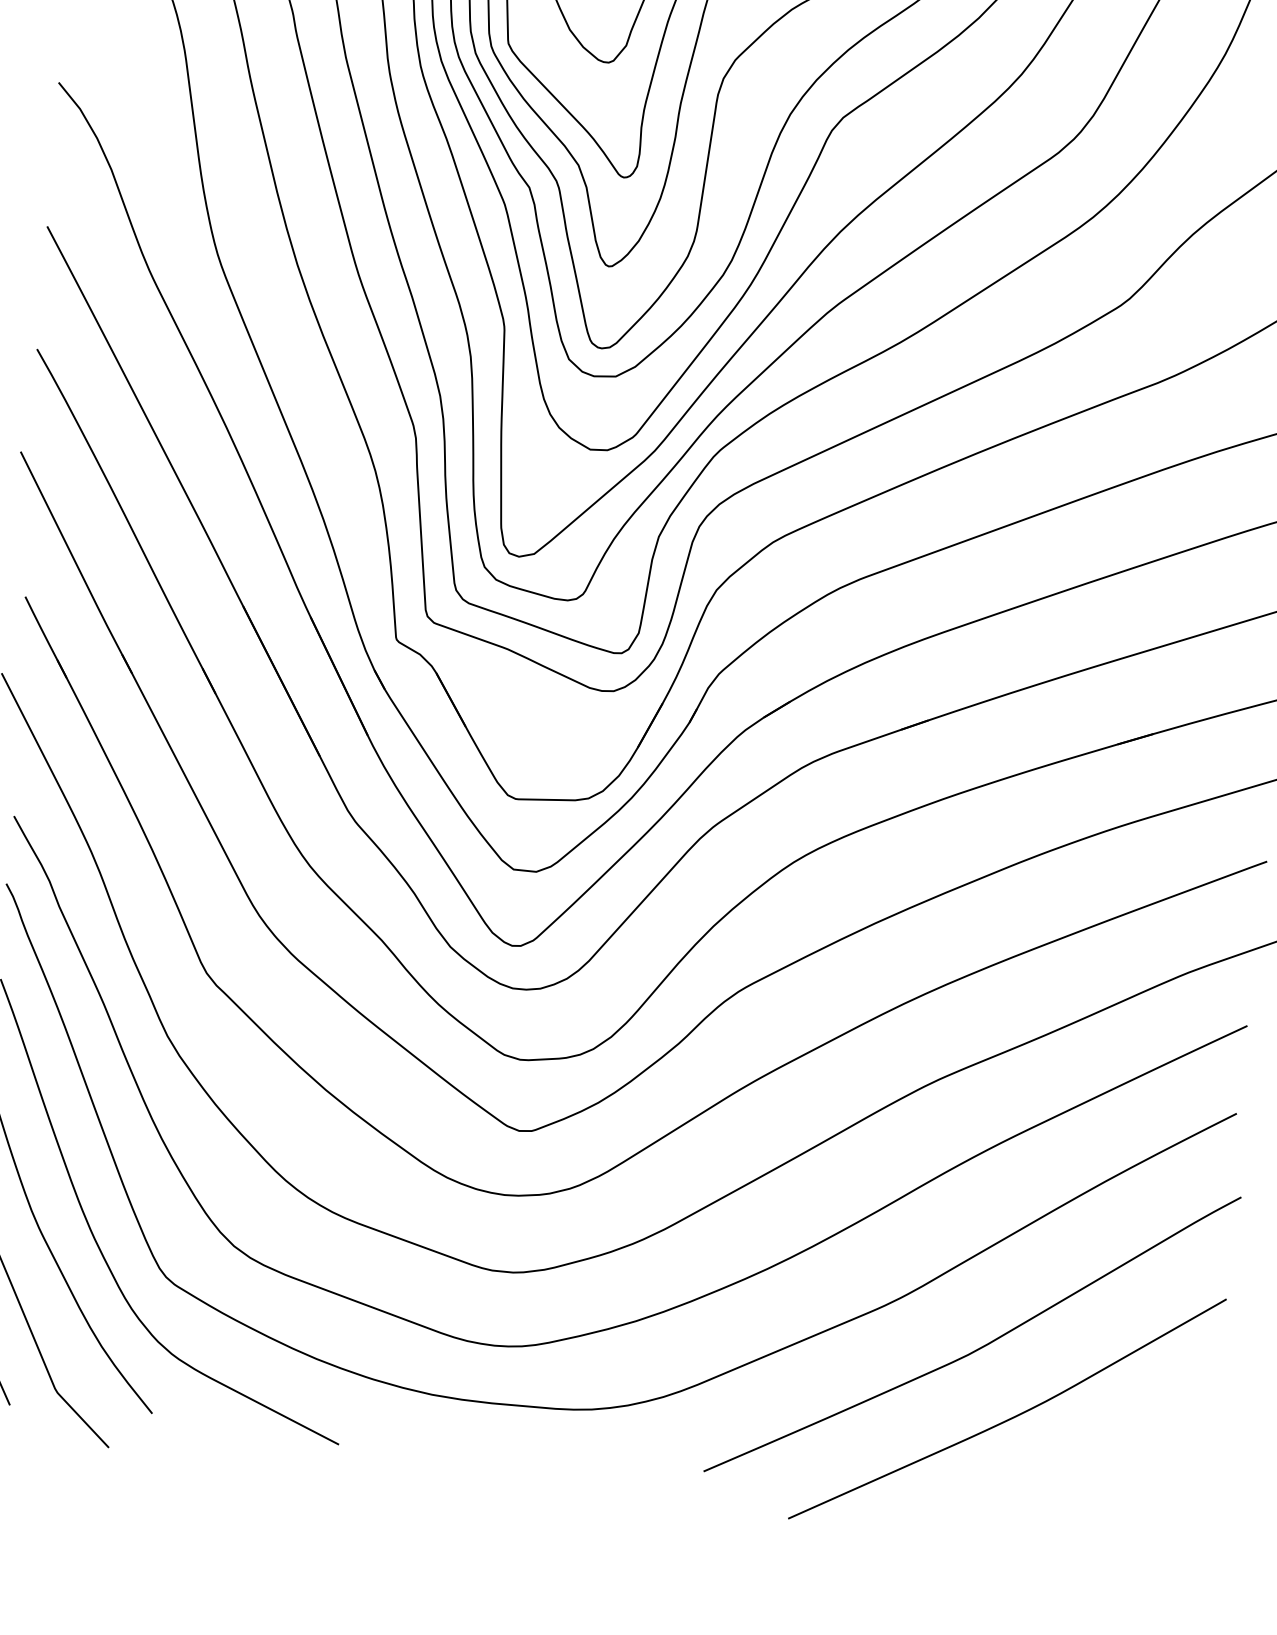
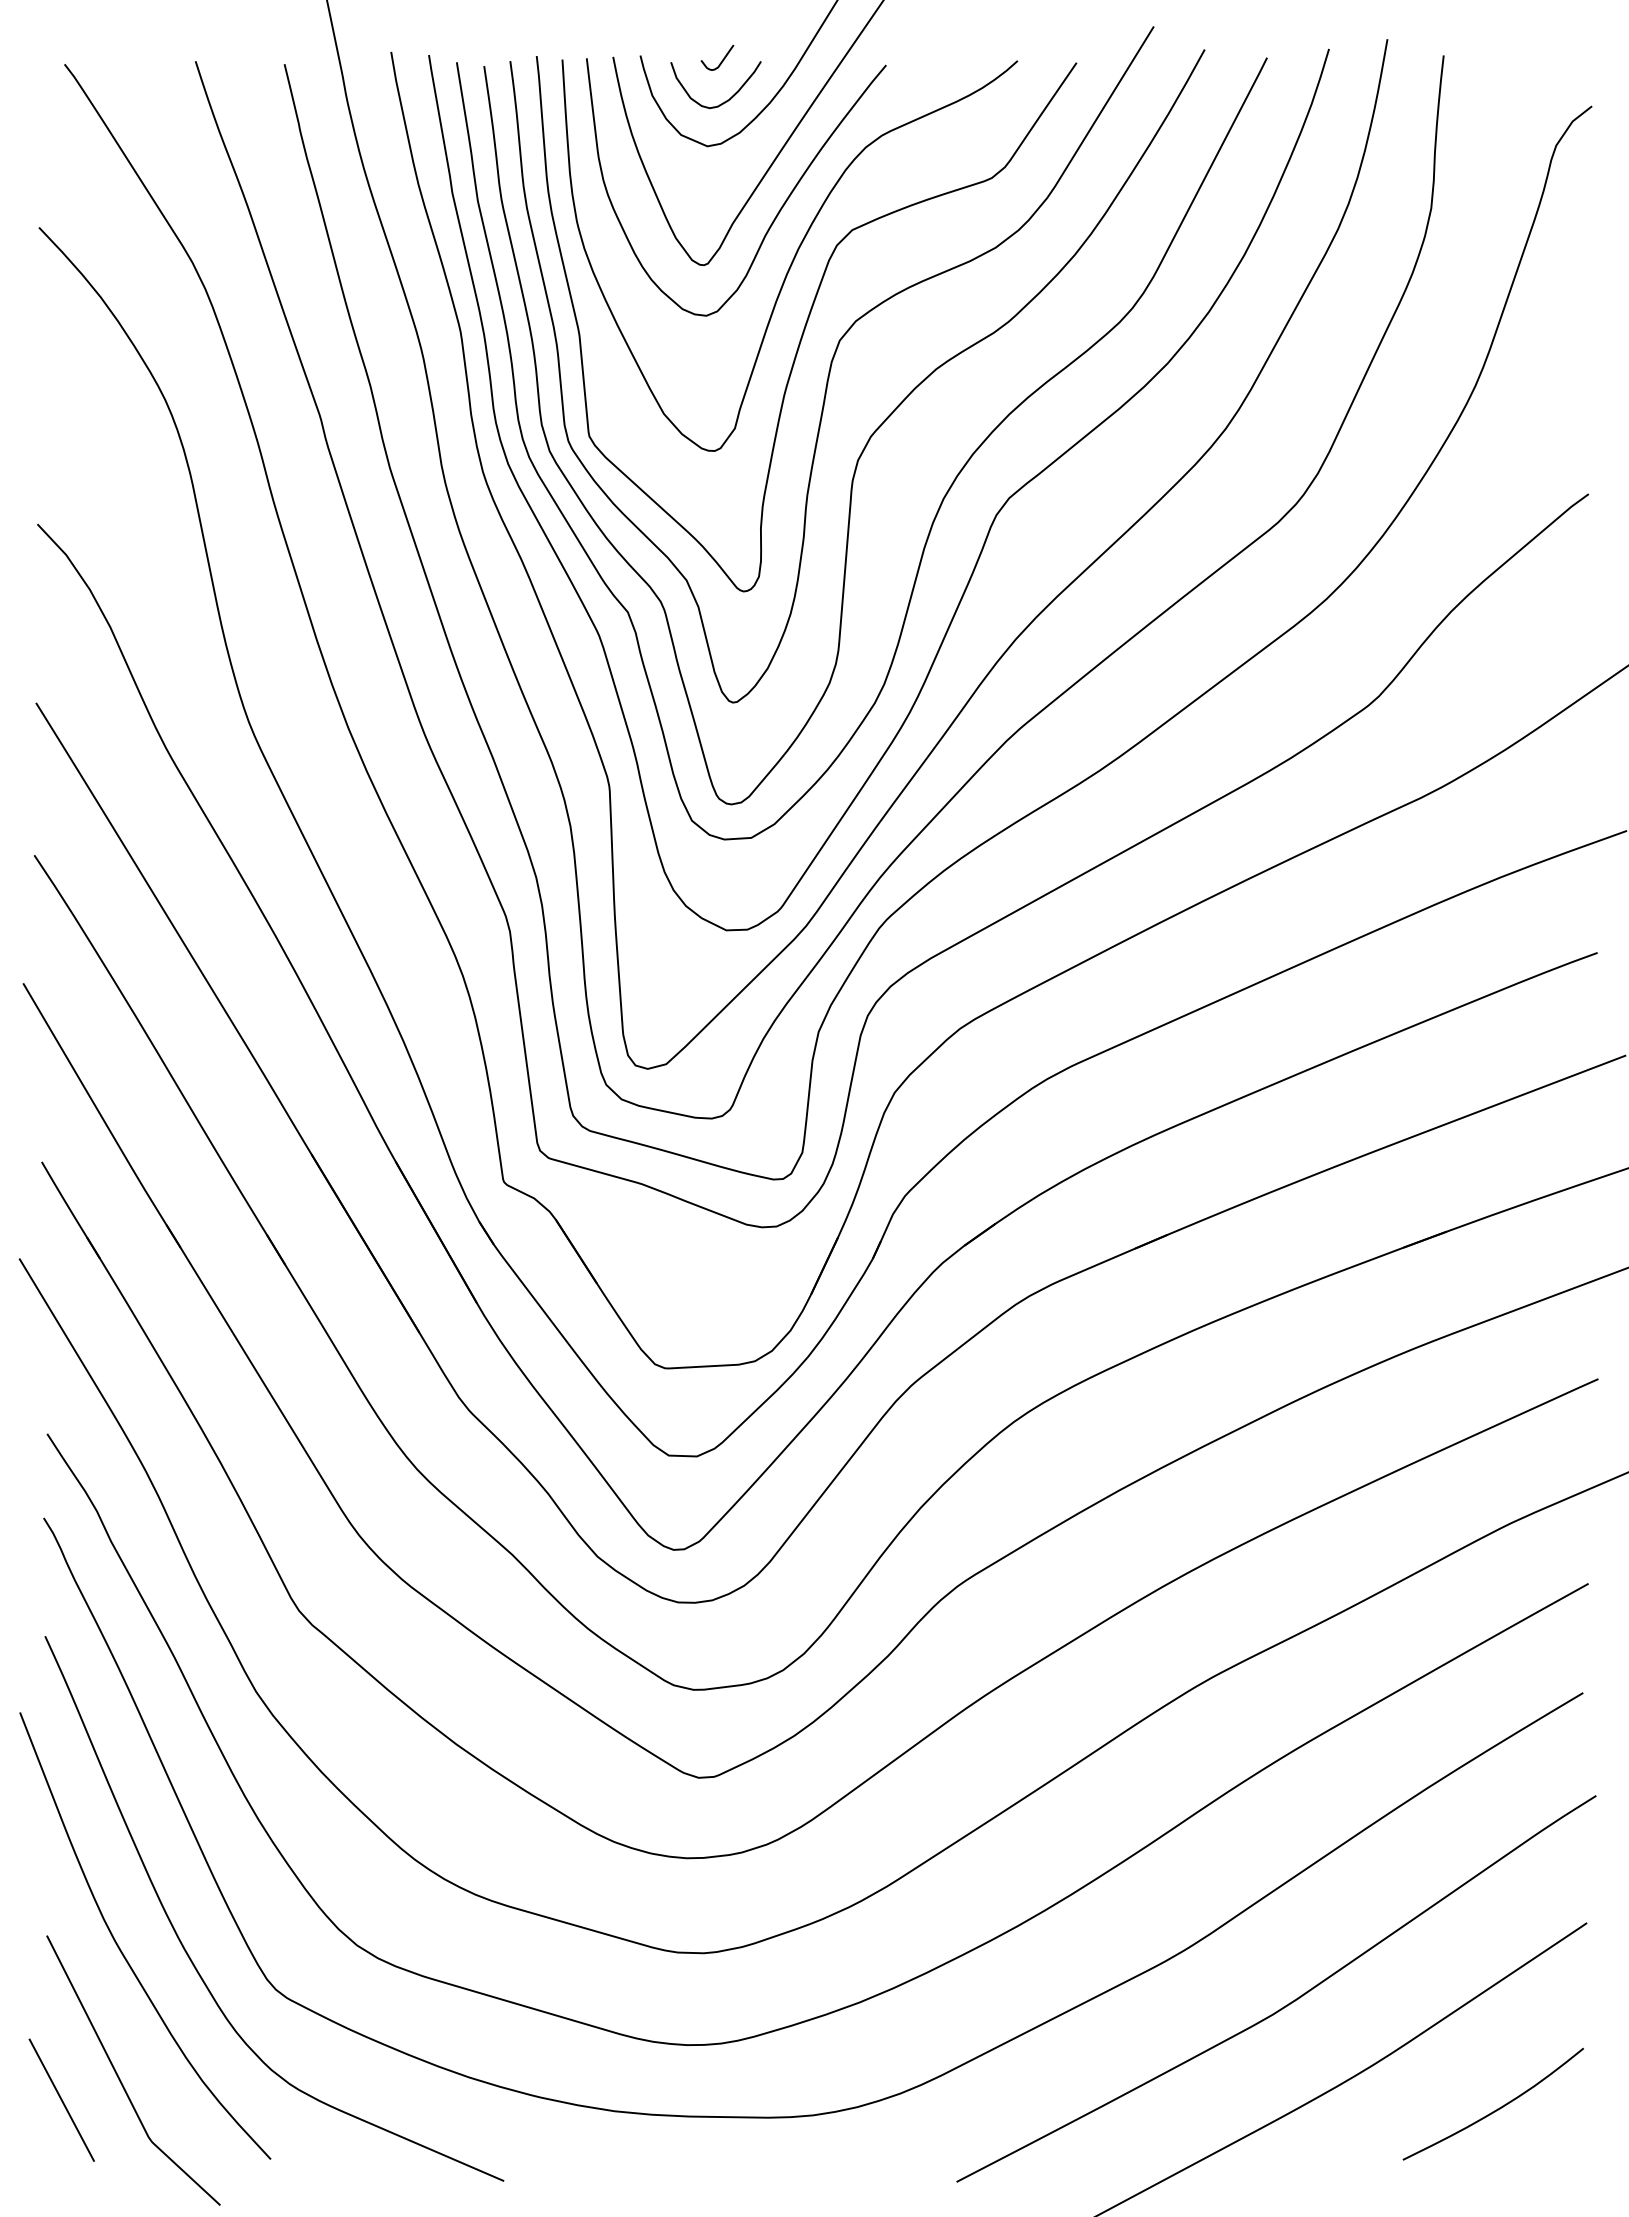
curve: (1143, 1443) -> (1497, 2108), added

